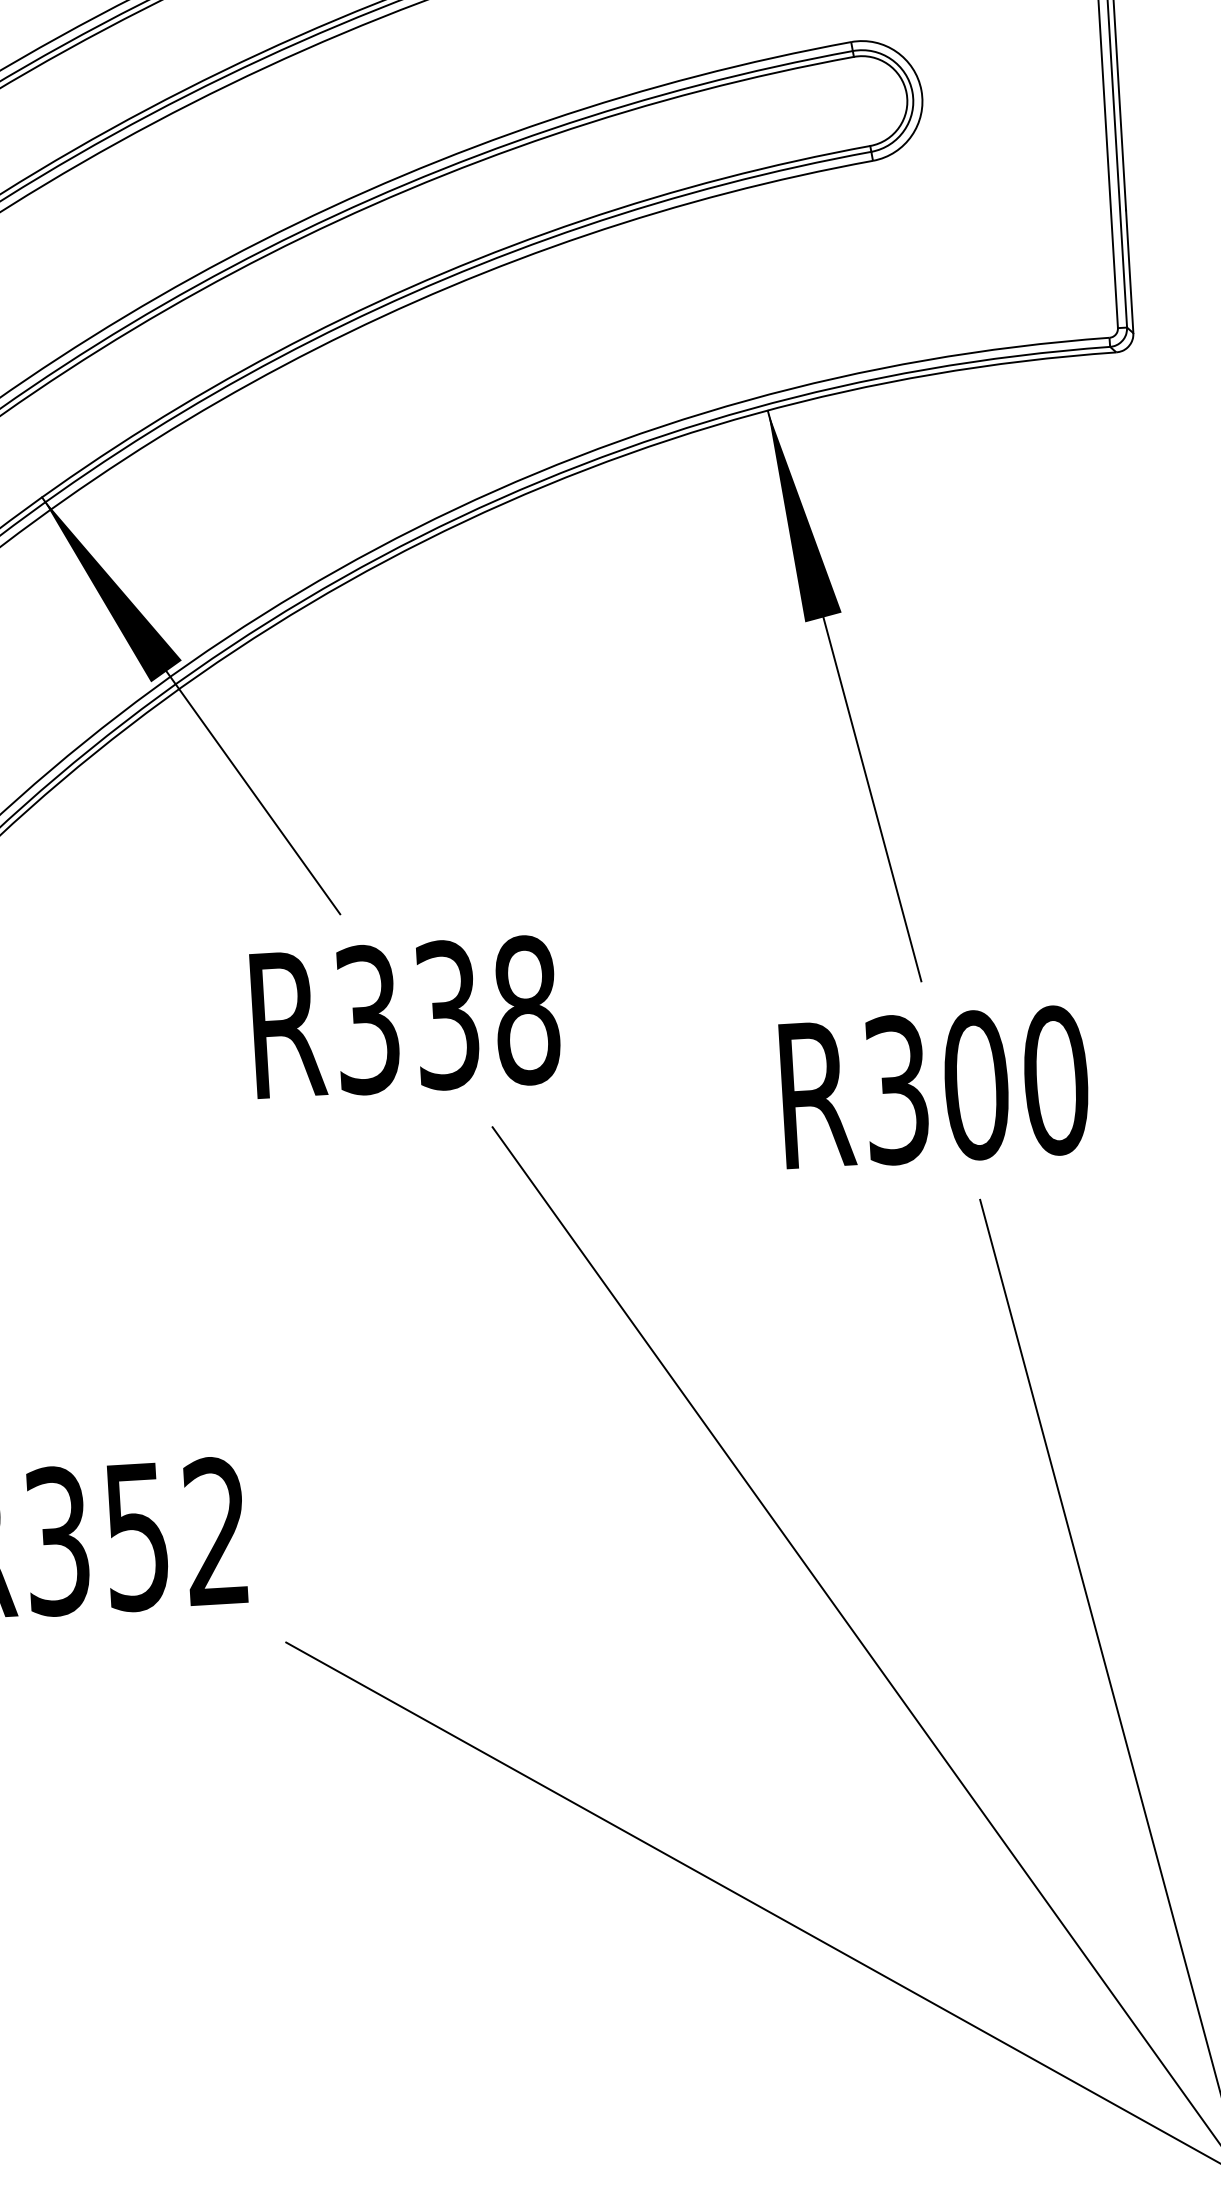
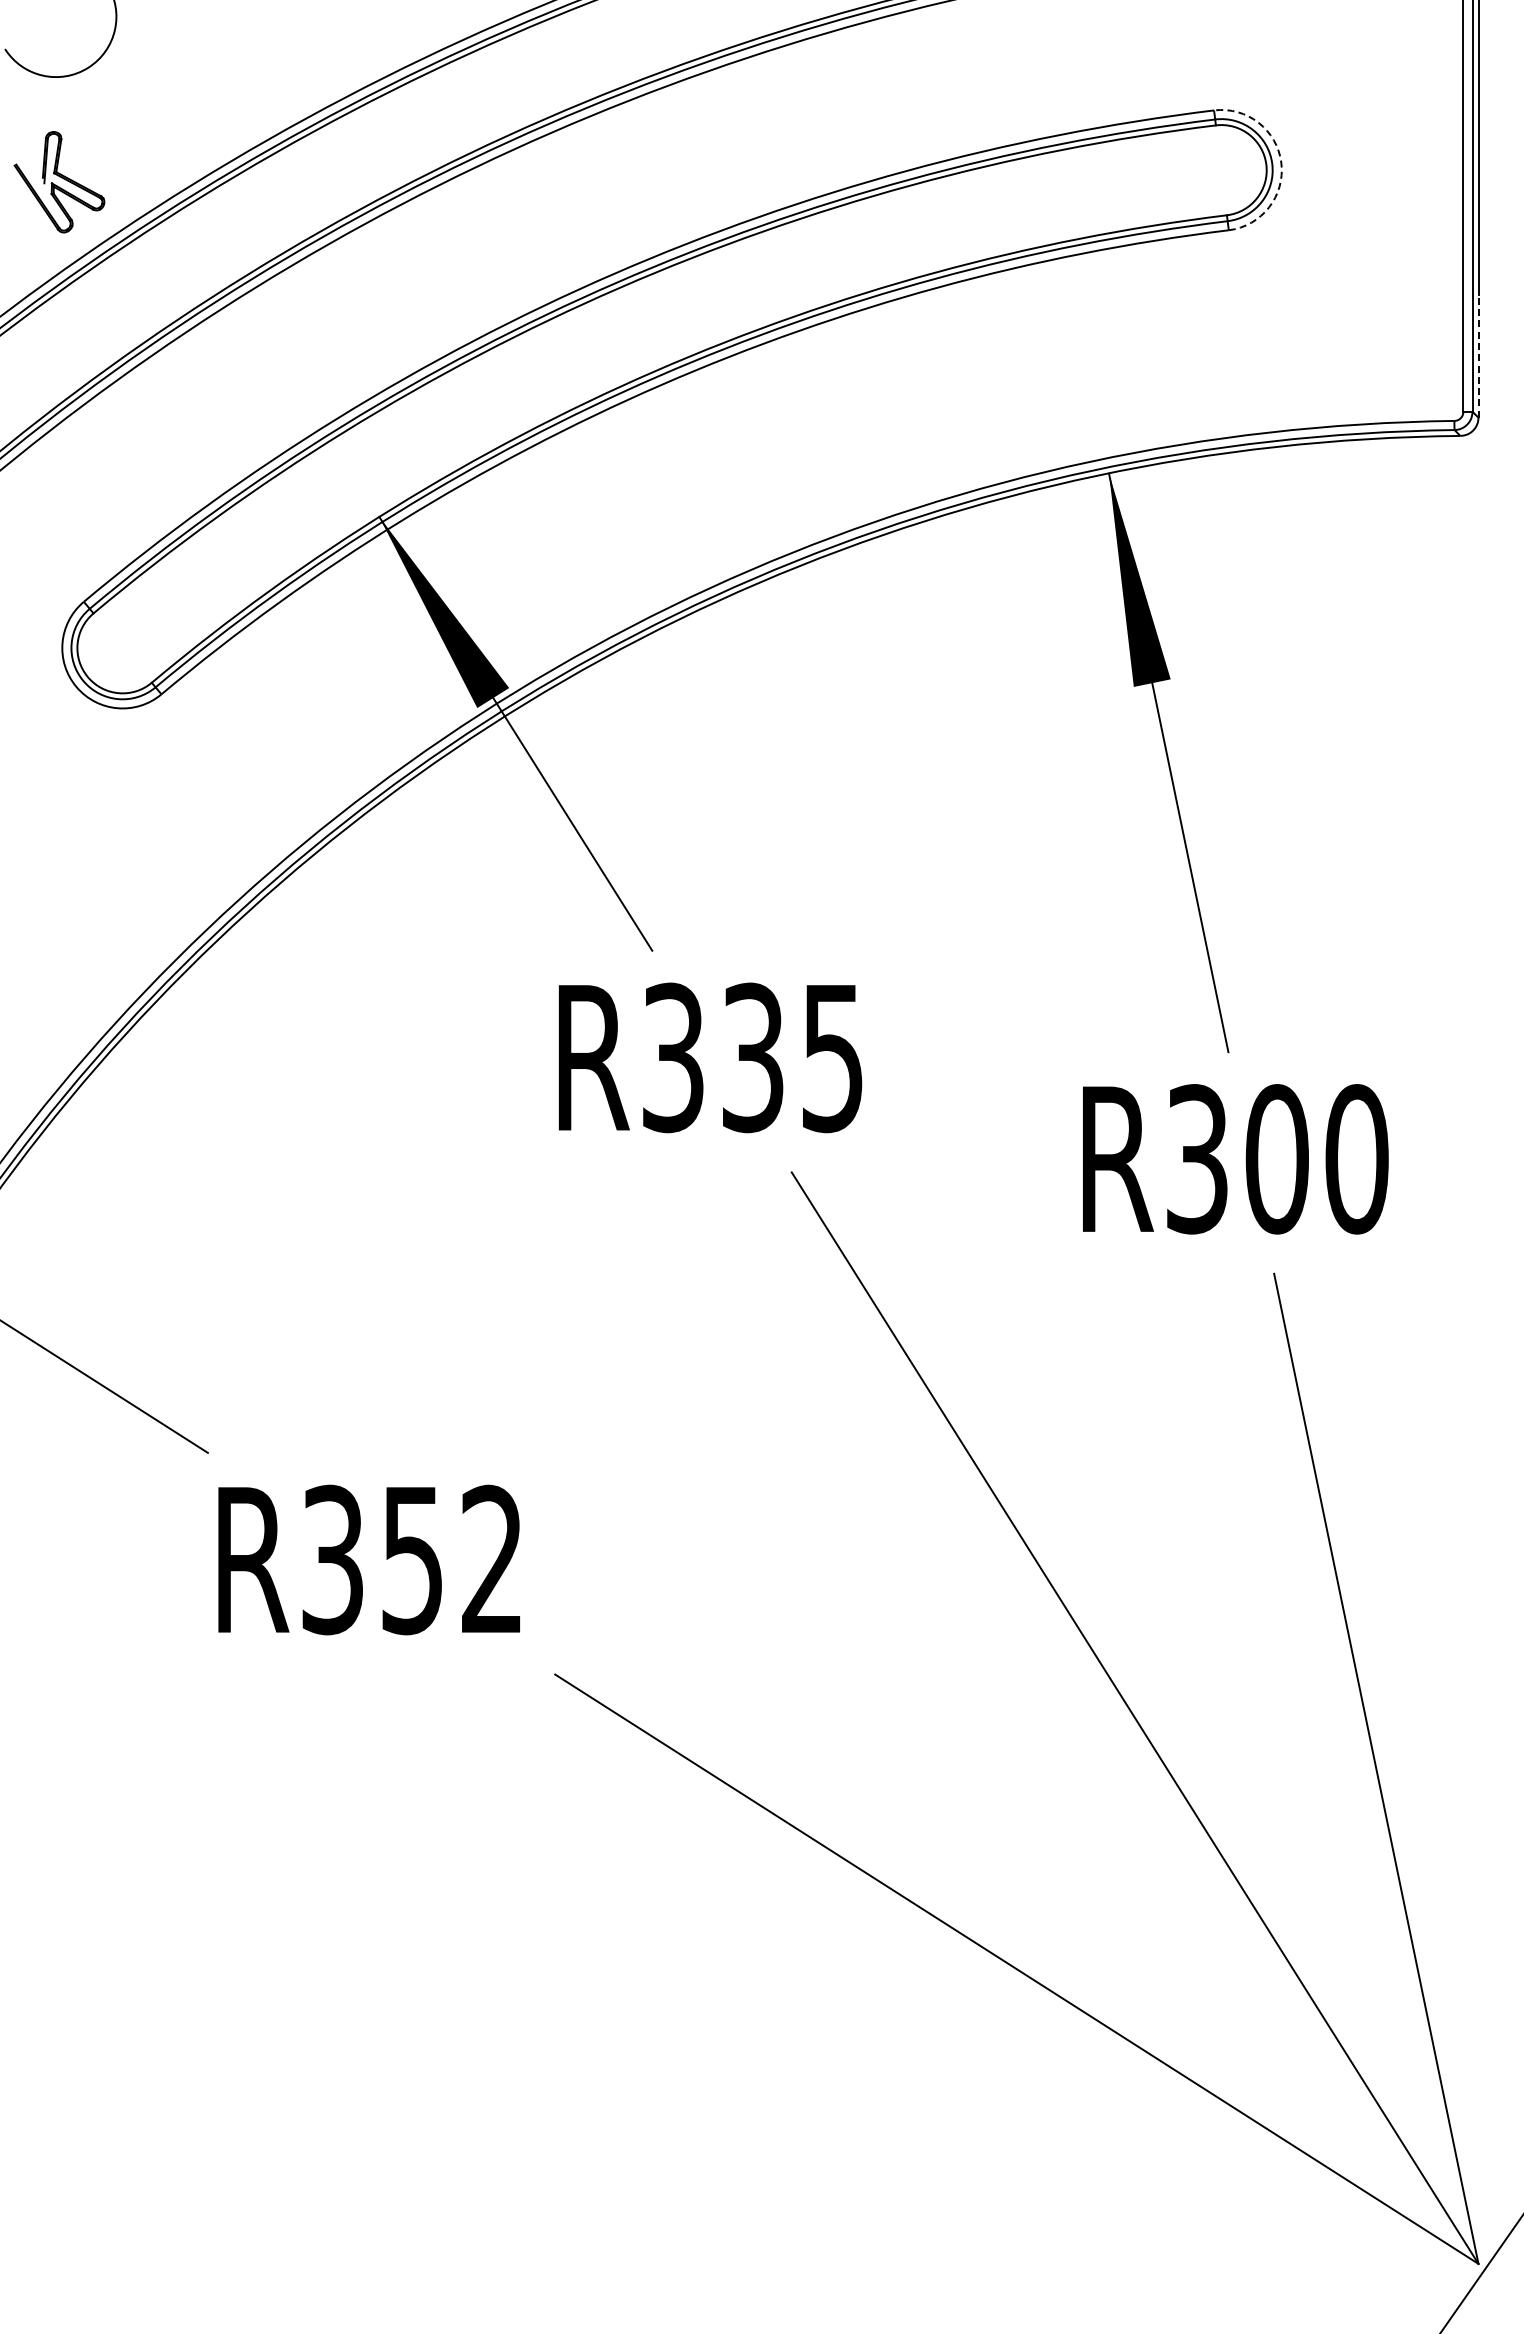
arc: (921, 90) -> (1281, 162), solid -> dashed
line: (1129, 271) -> (1478, 355), solid -> dashed
text: (526, 1010) -> (832, 1057), R338 -> R335

